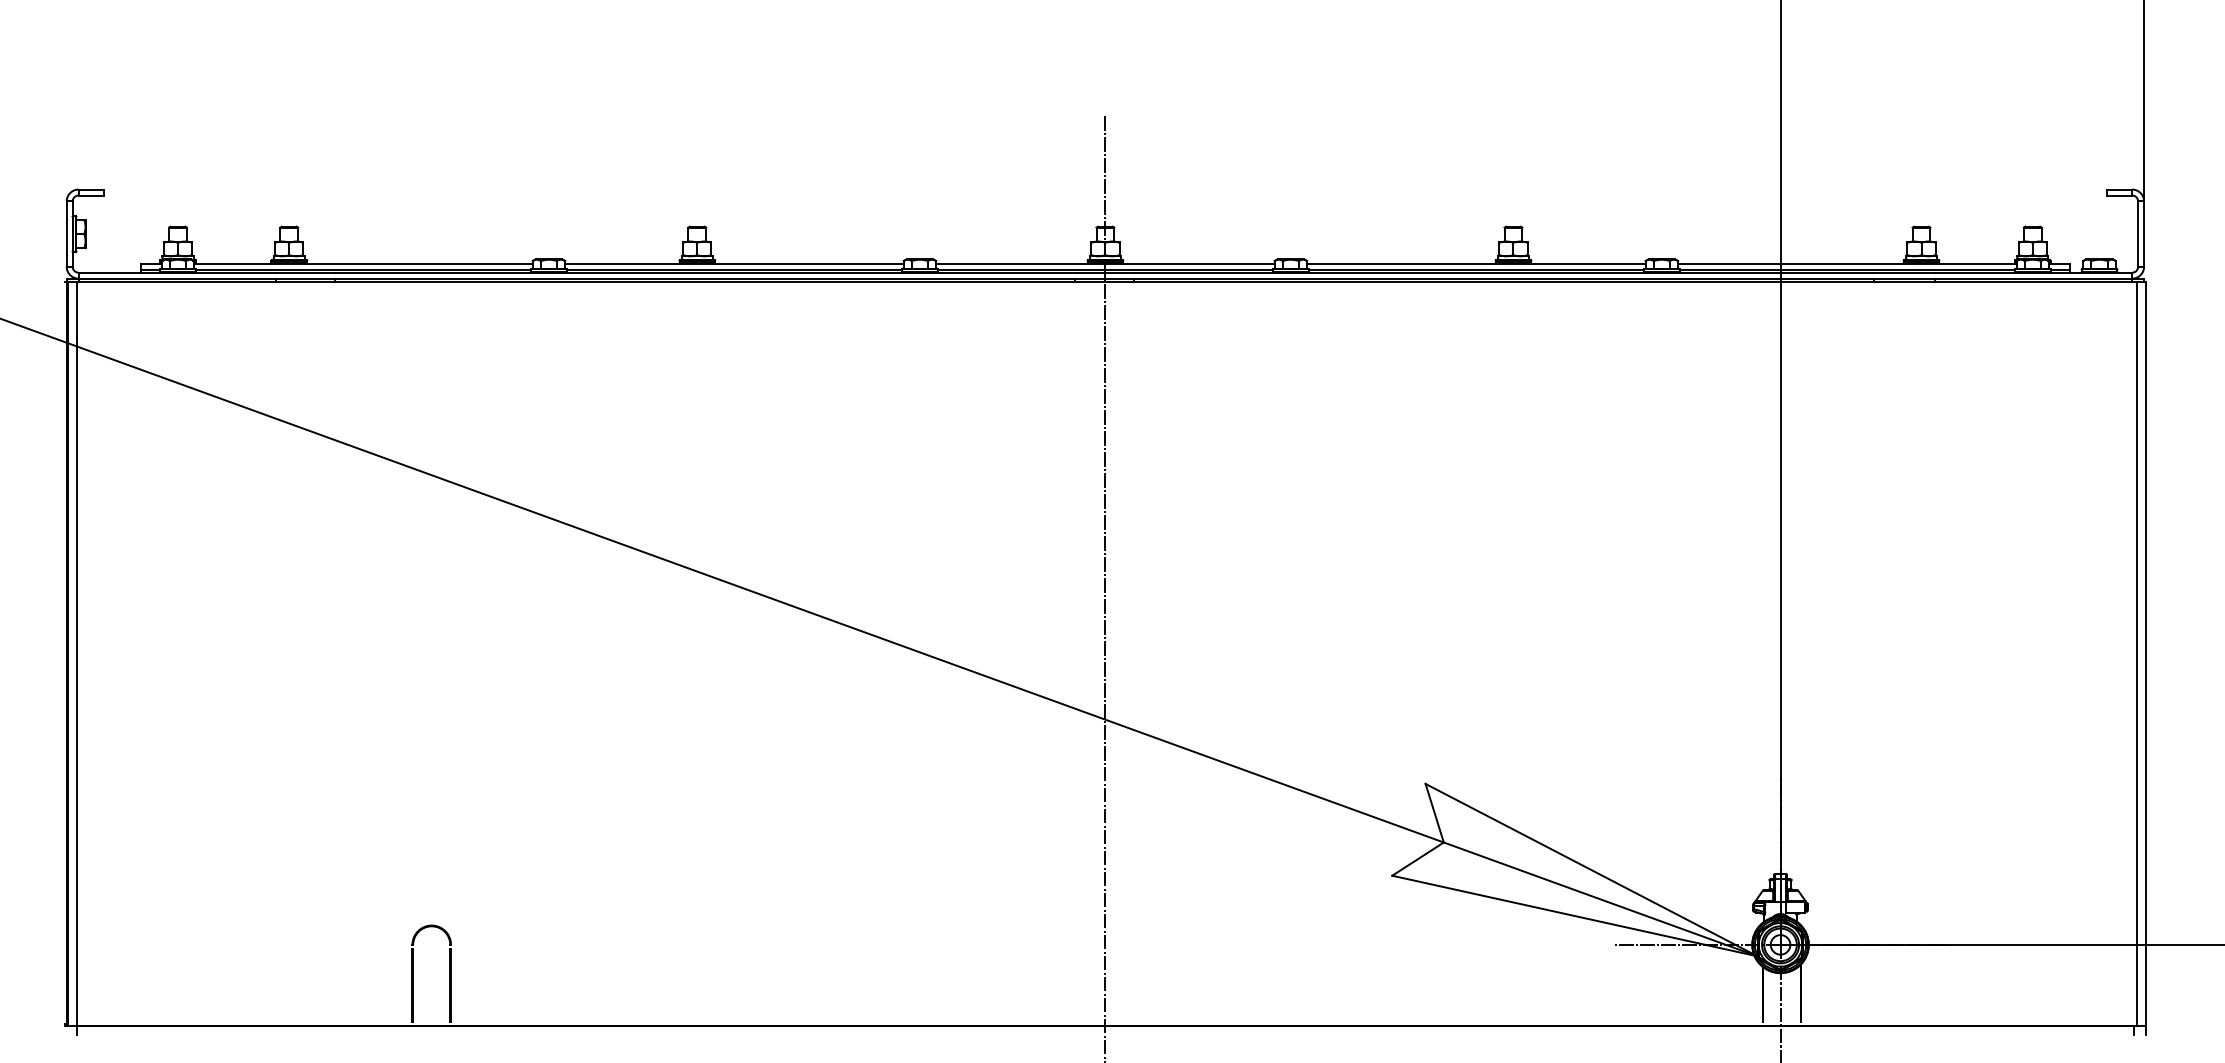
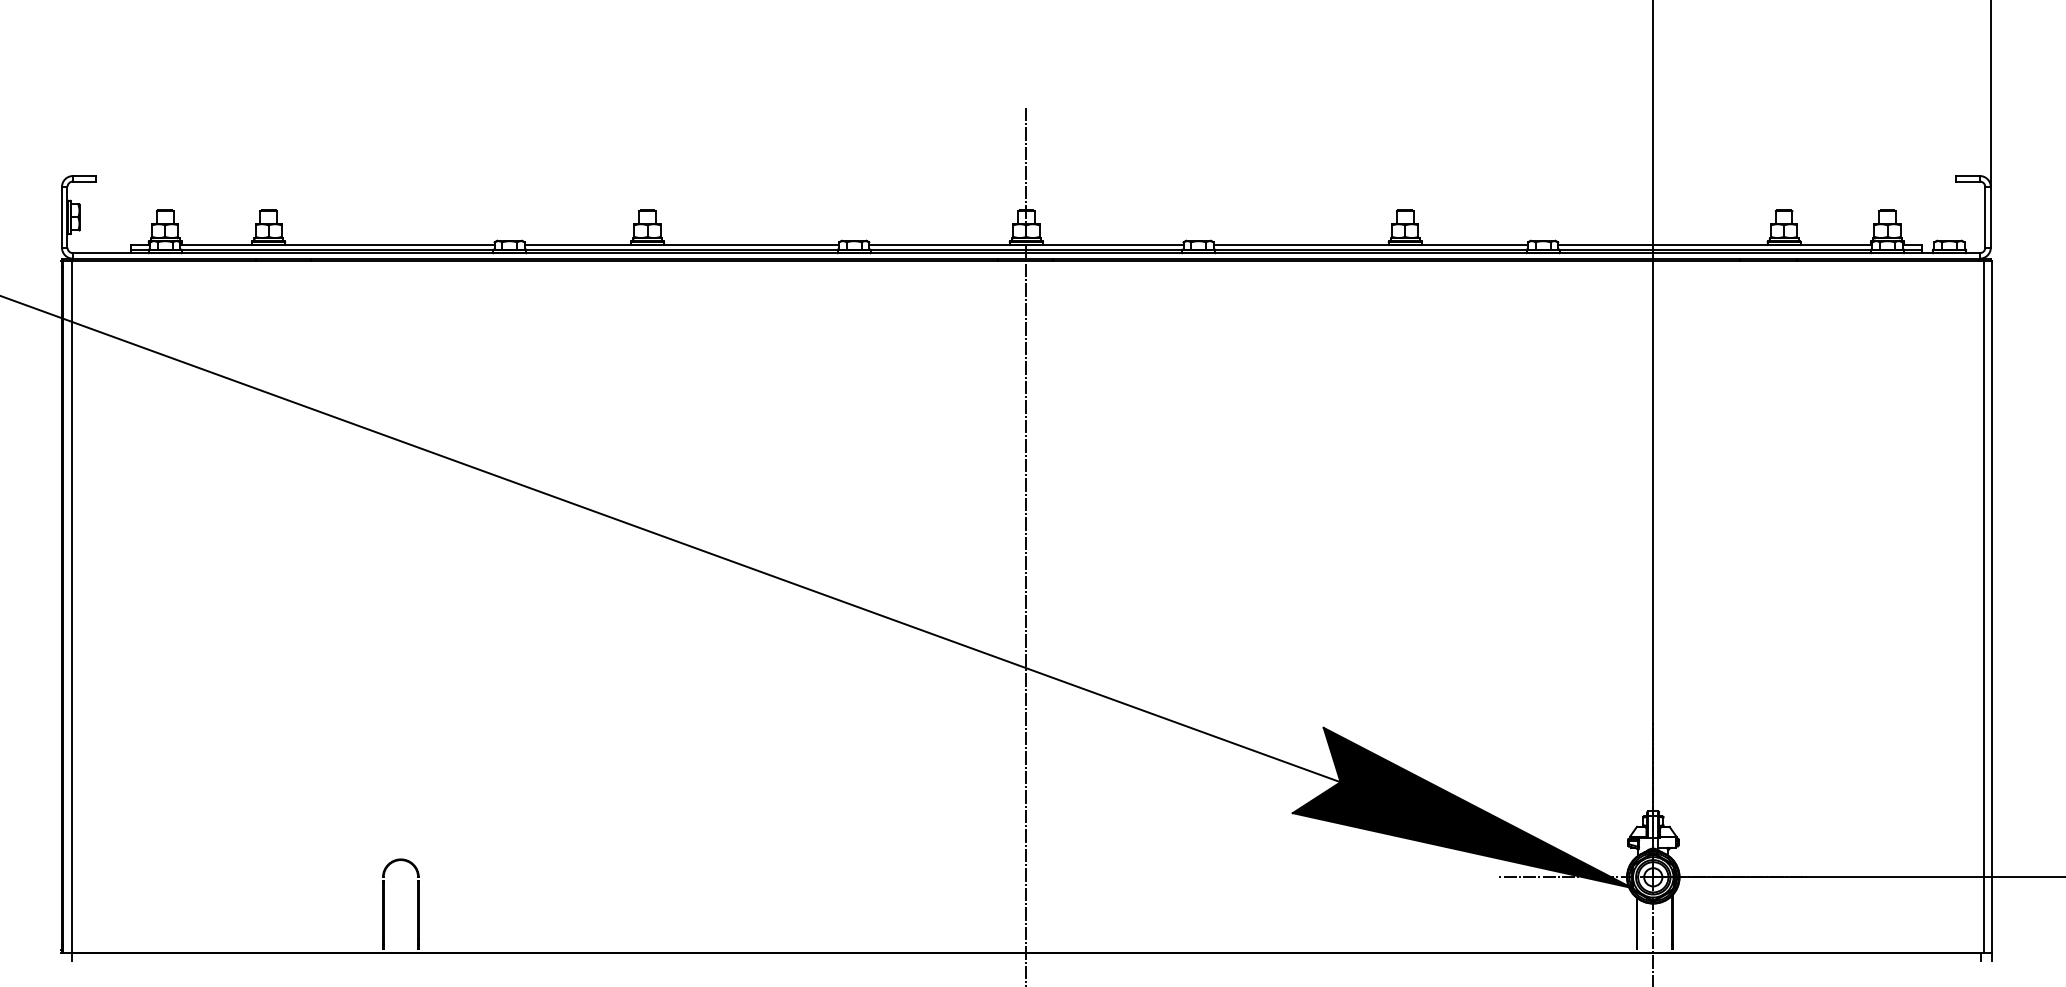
fill: (1575, 869) -> (1462, 807), added

